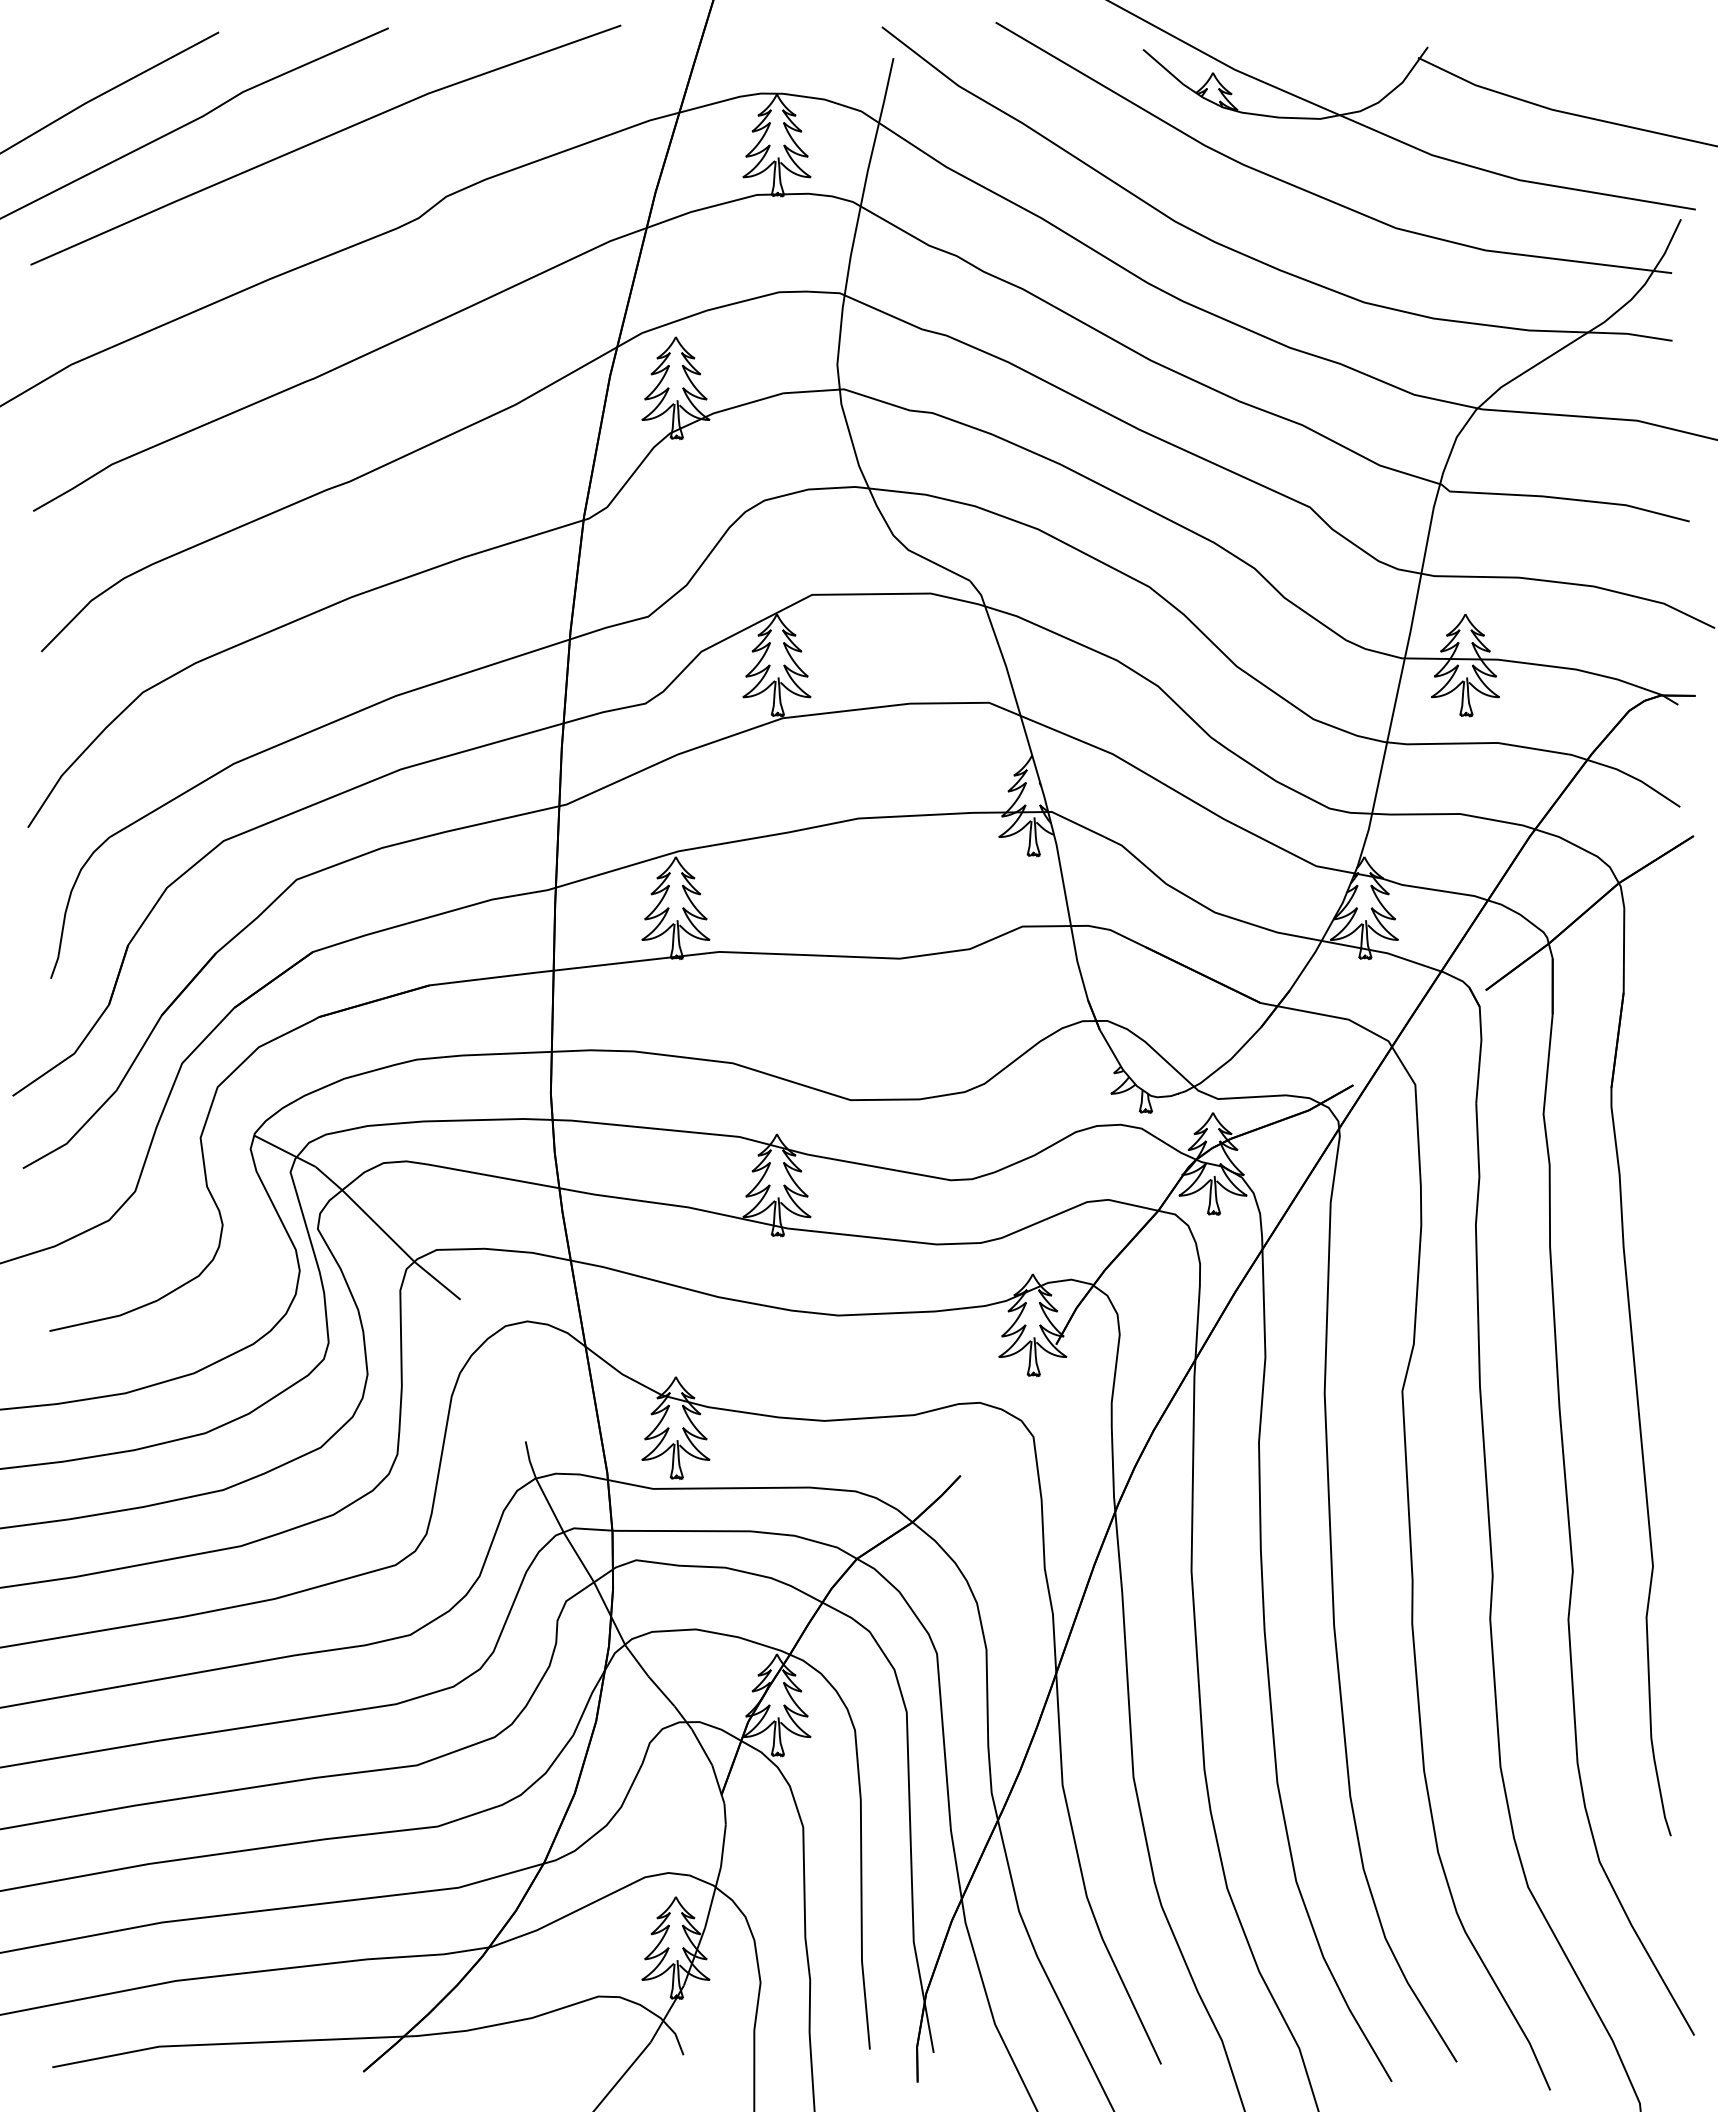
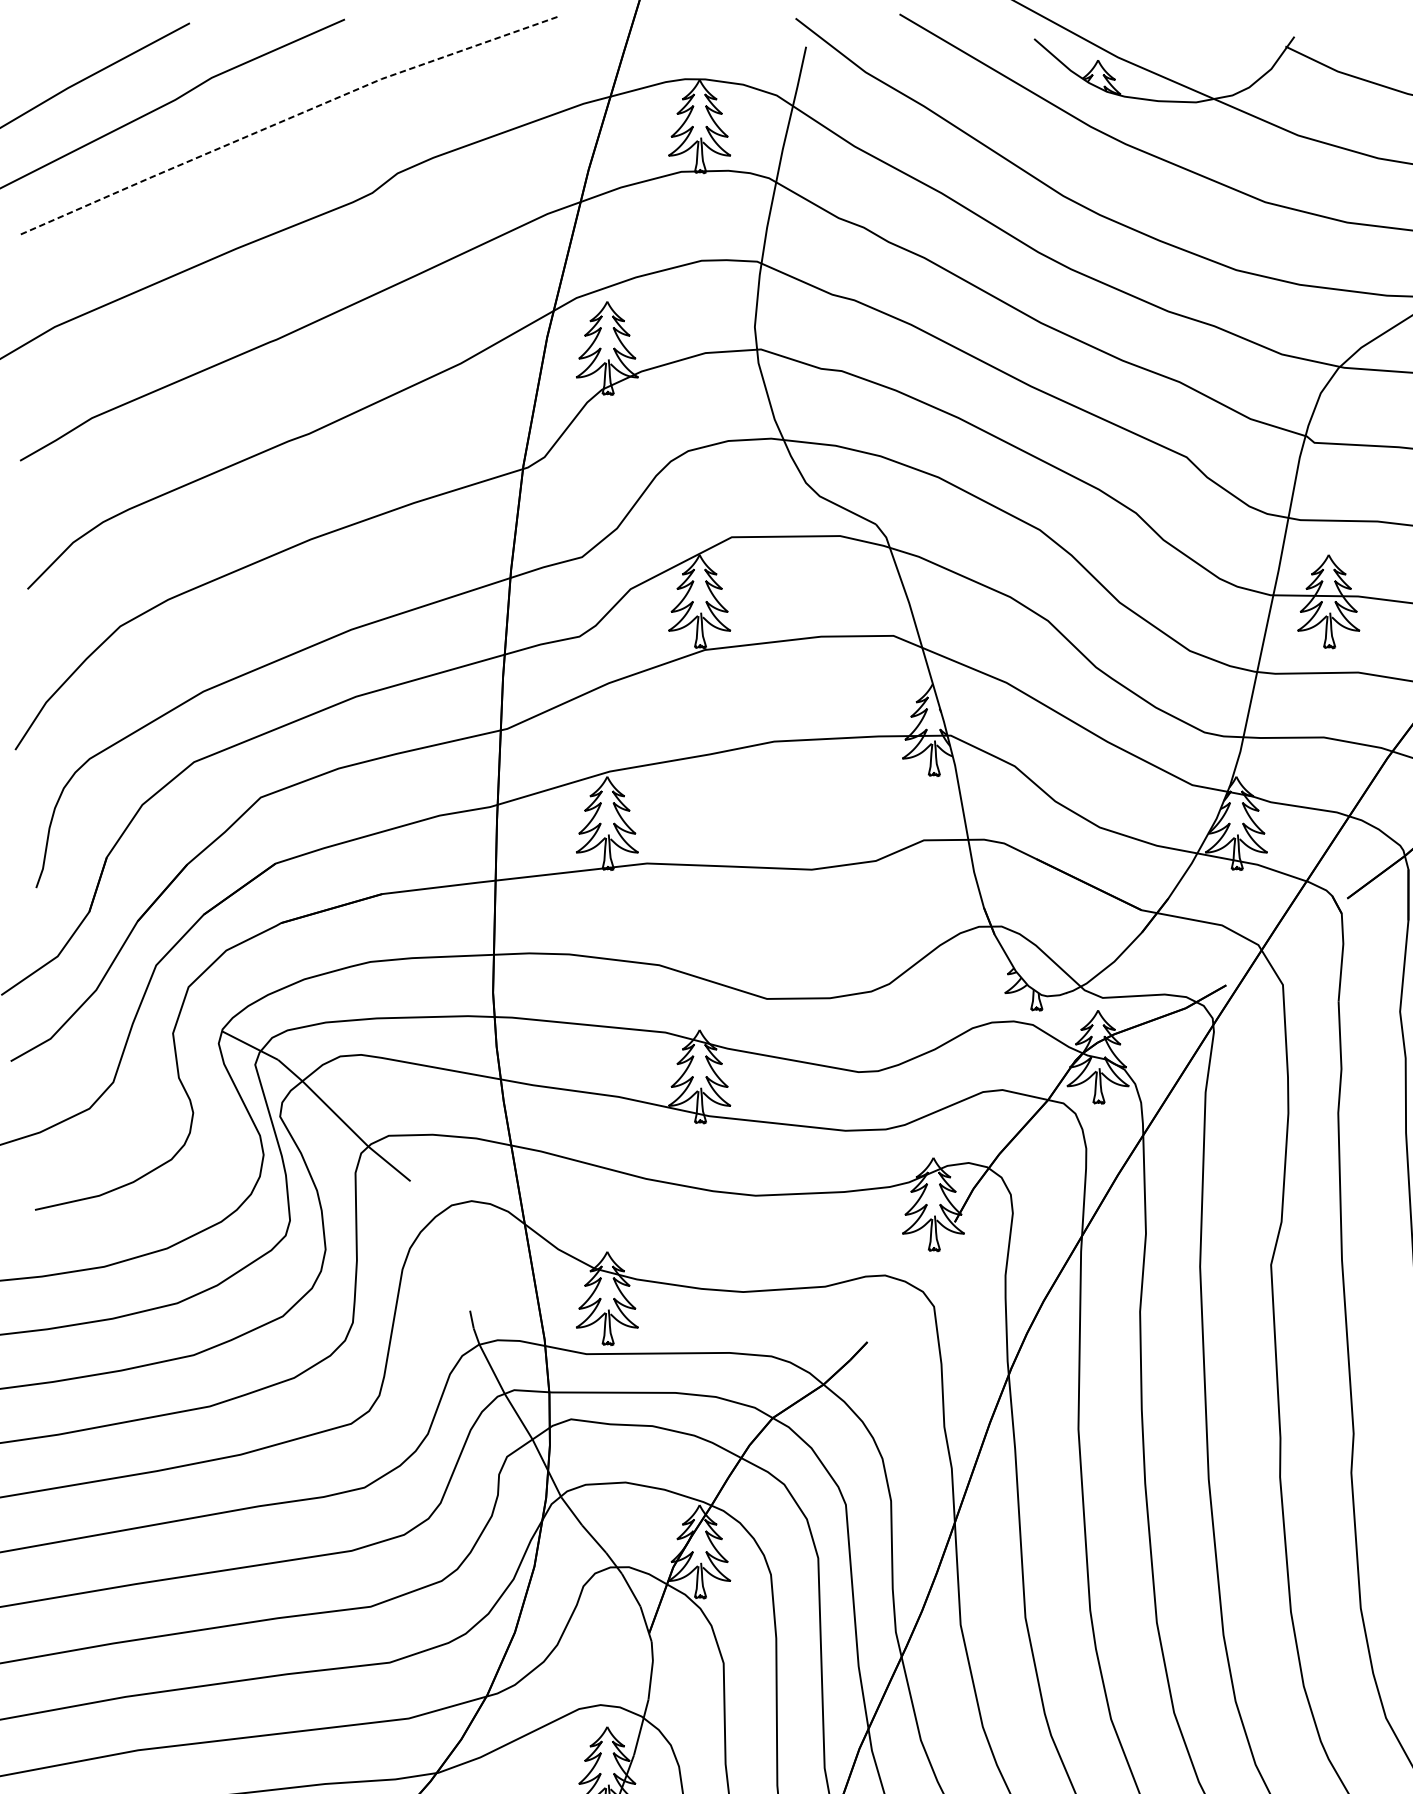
line: (322, 138) -> (284, 120), solid -> dashed

